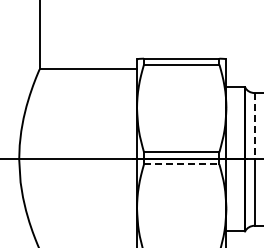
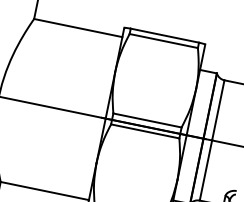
line: (254, 125) -> (218, 109), dashed -> solid
line: (181, 164) -> (145, 131), dashed -> solid

